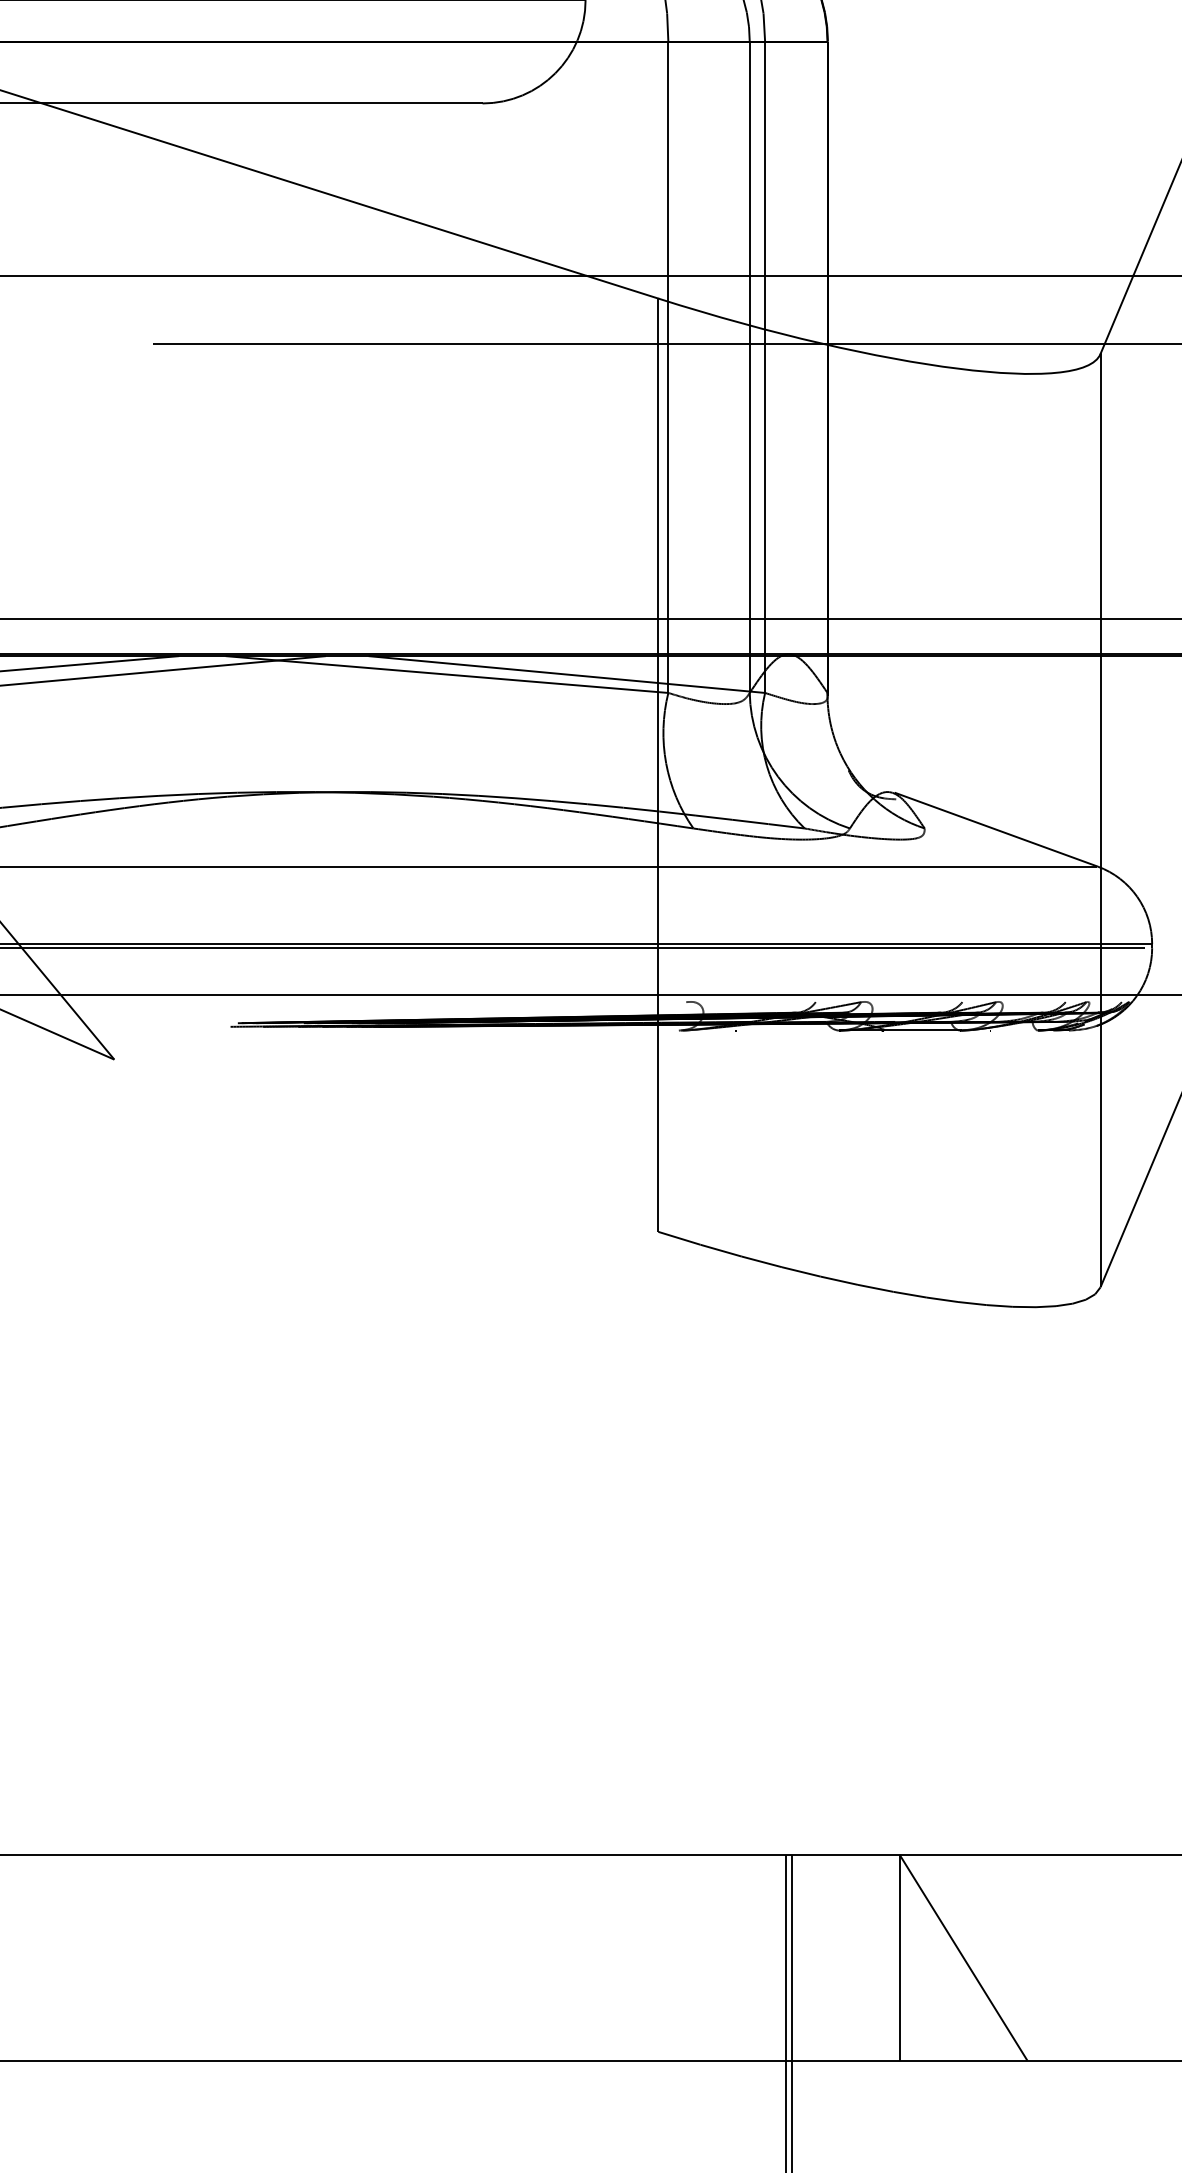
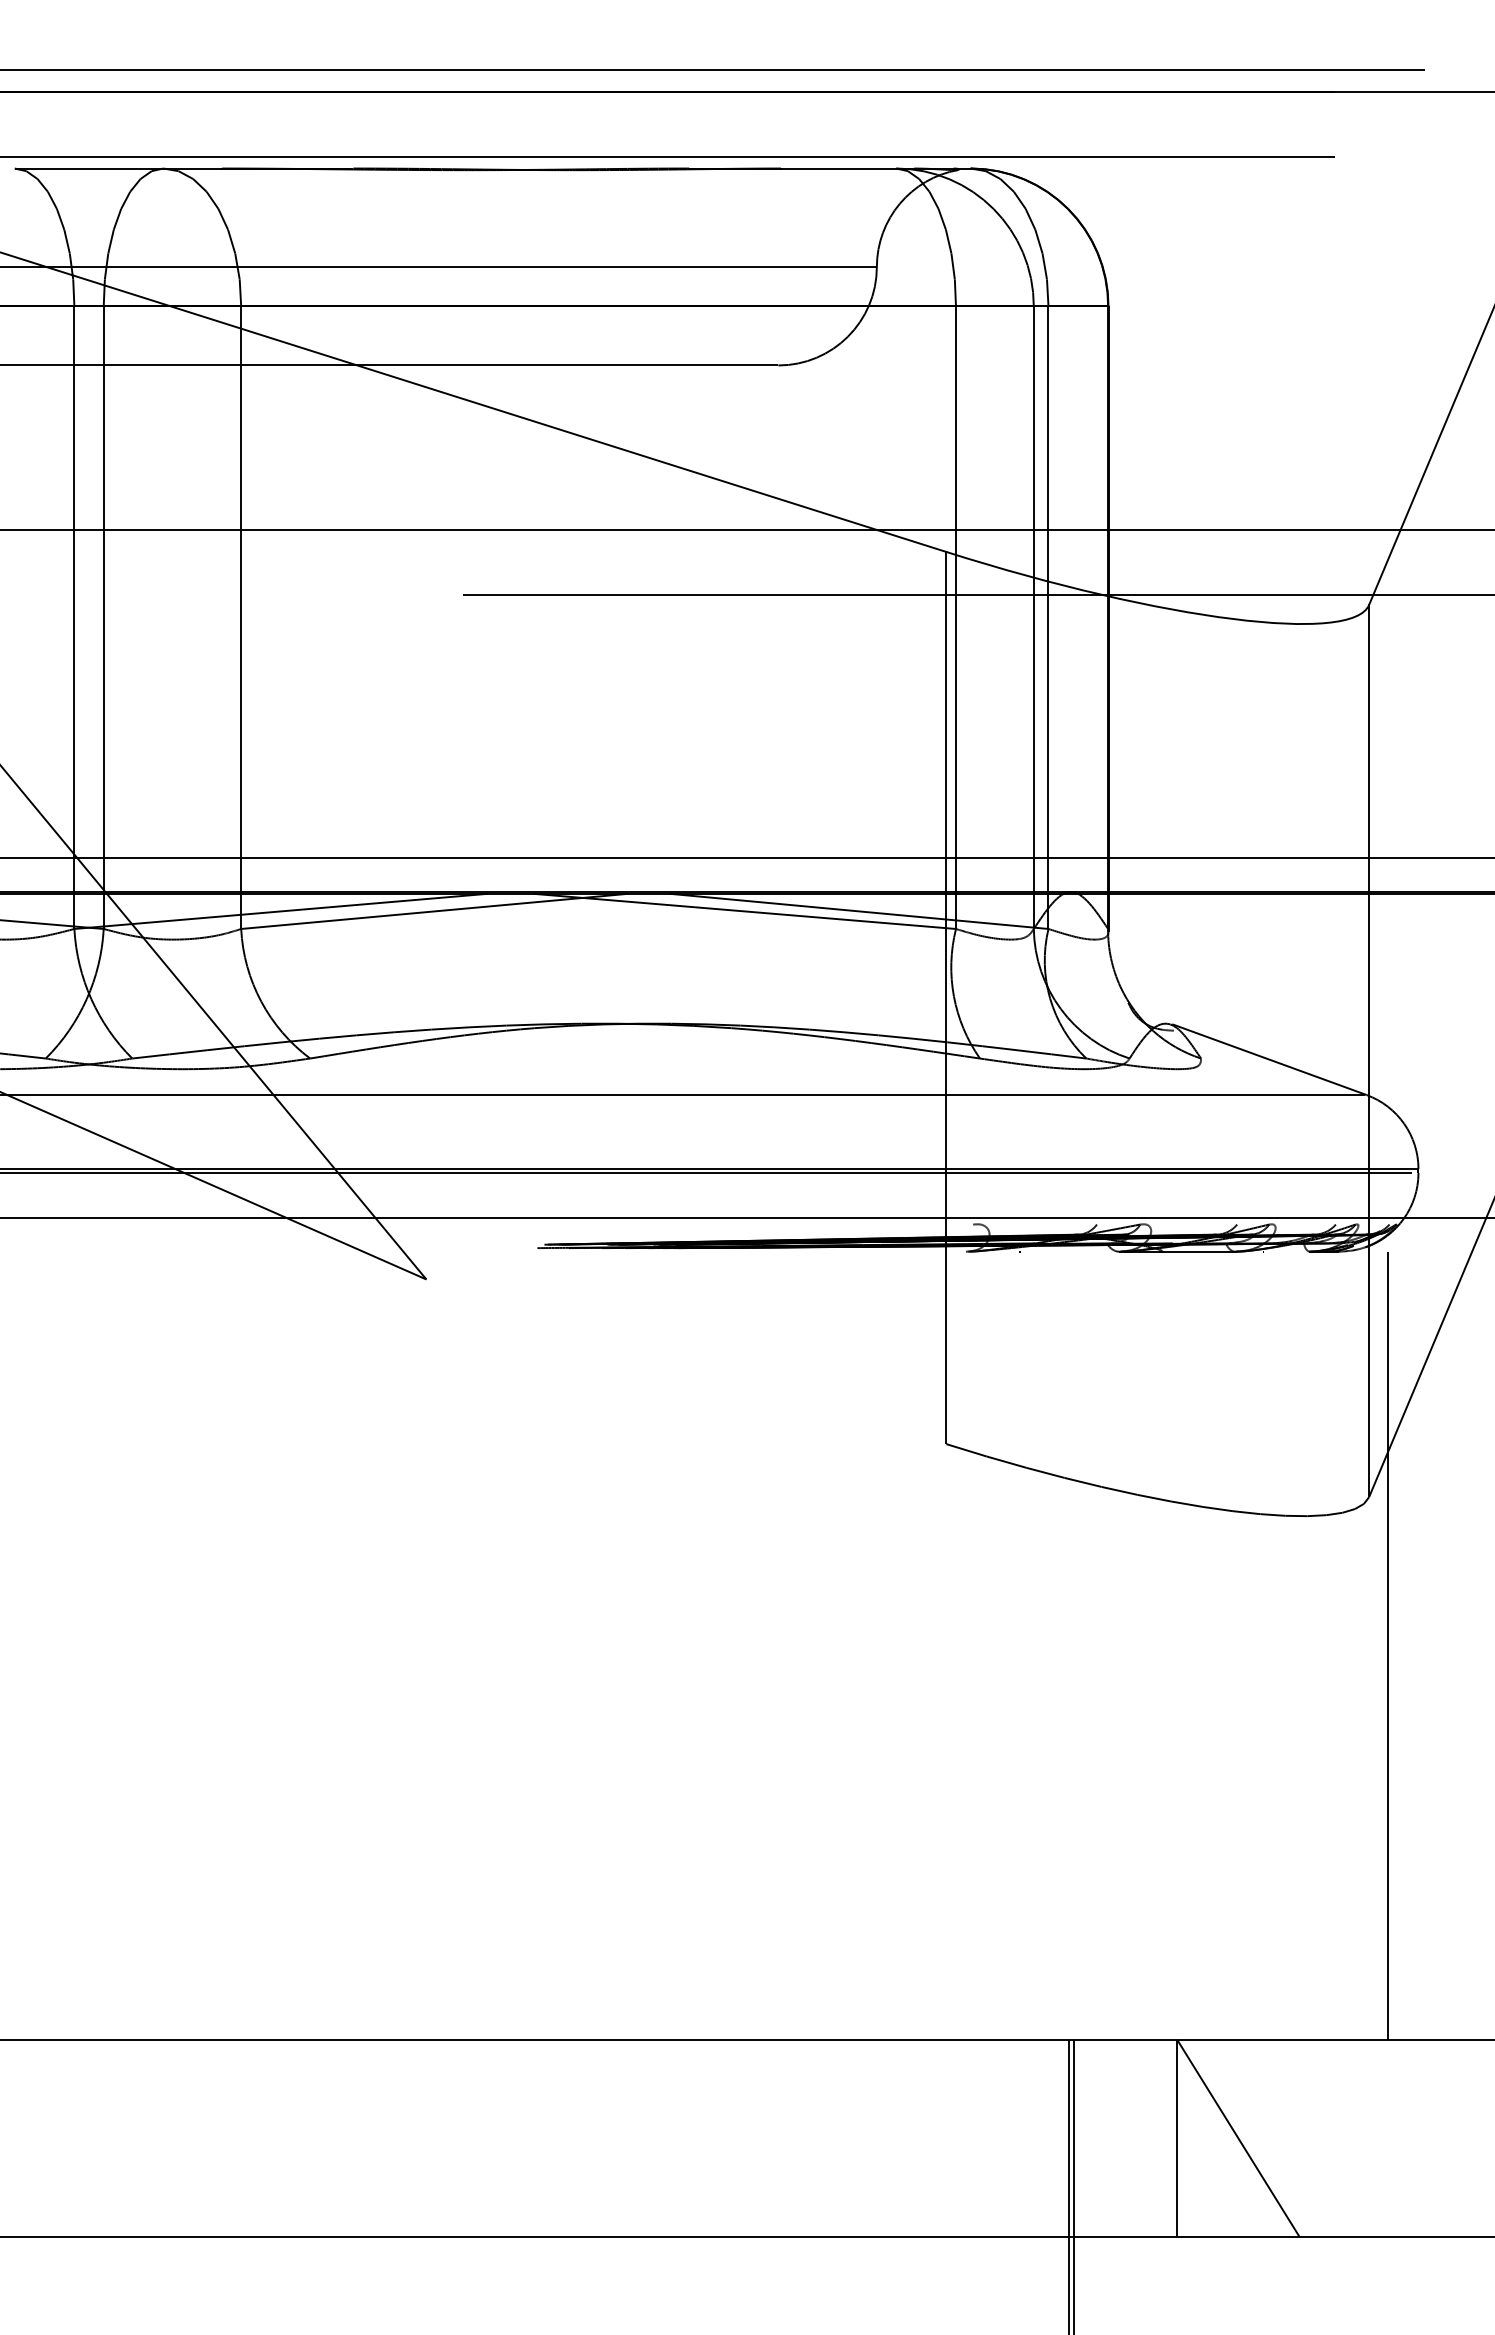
line: (1119, 1442) -> (1387, 1645), added

